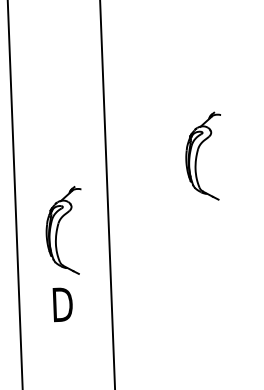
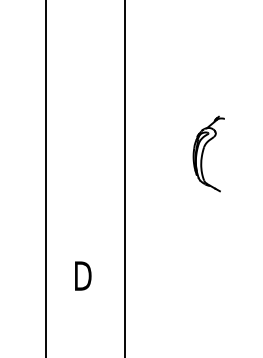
part: (63, 230) -> (86, 212), removed

